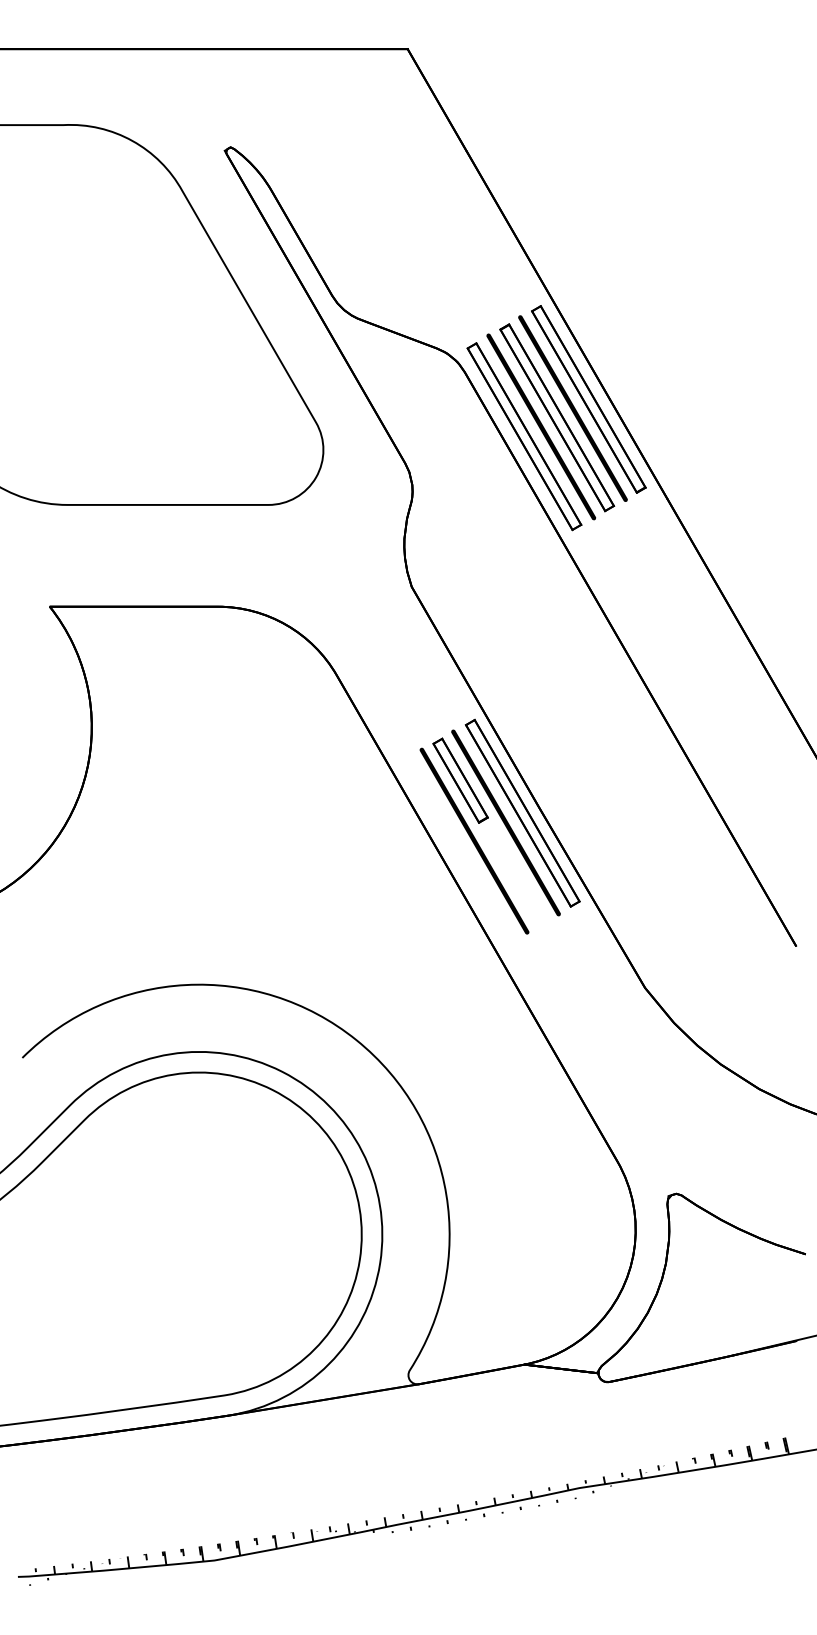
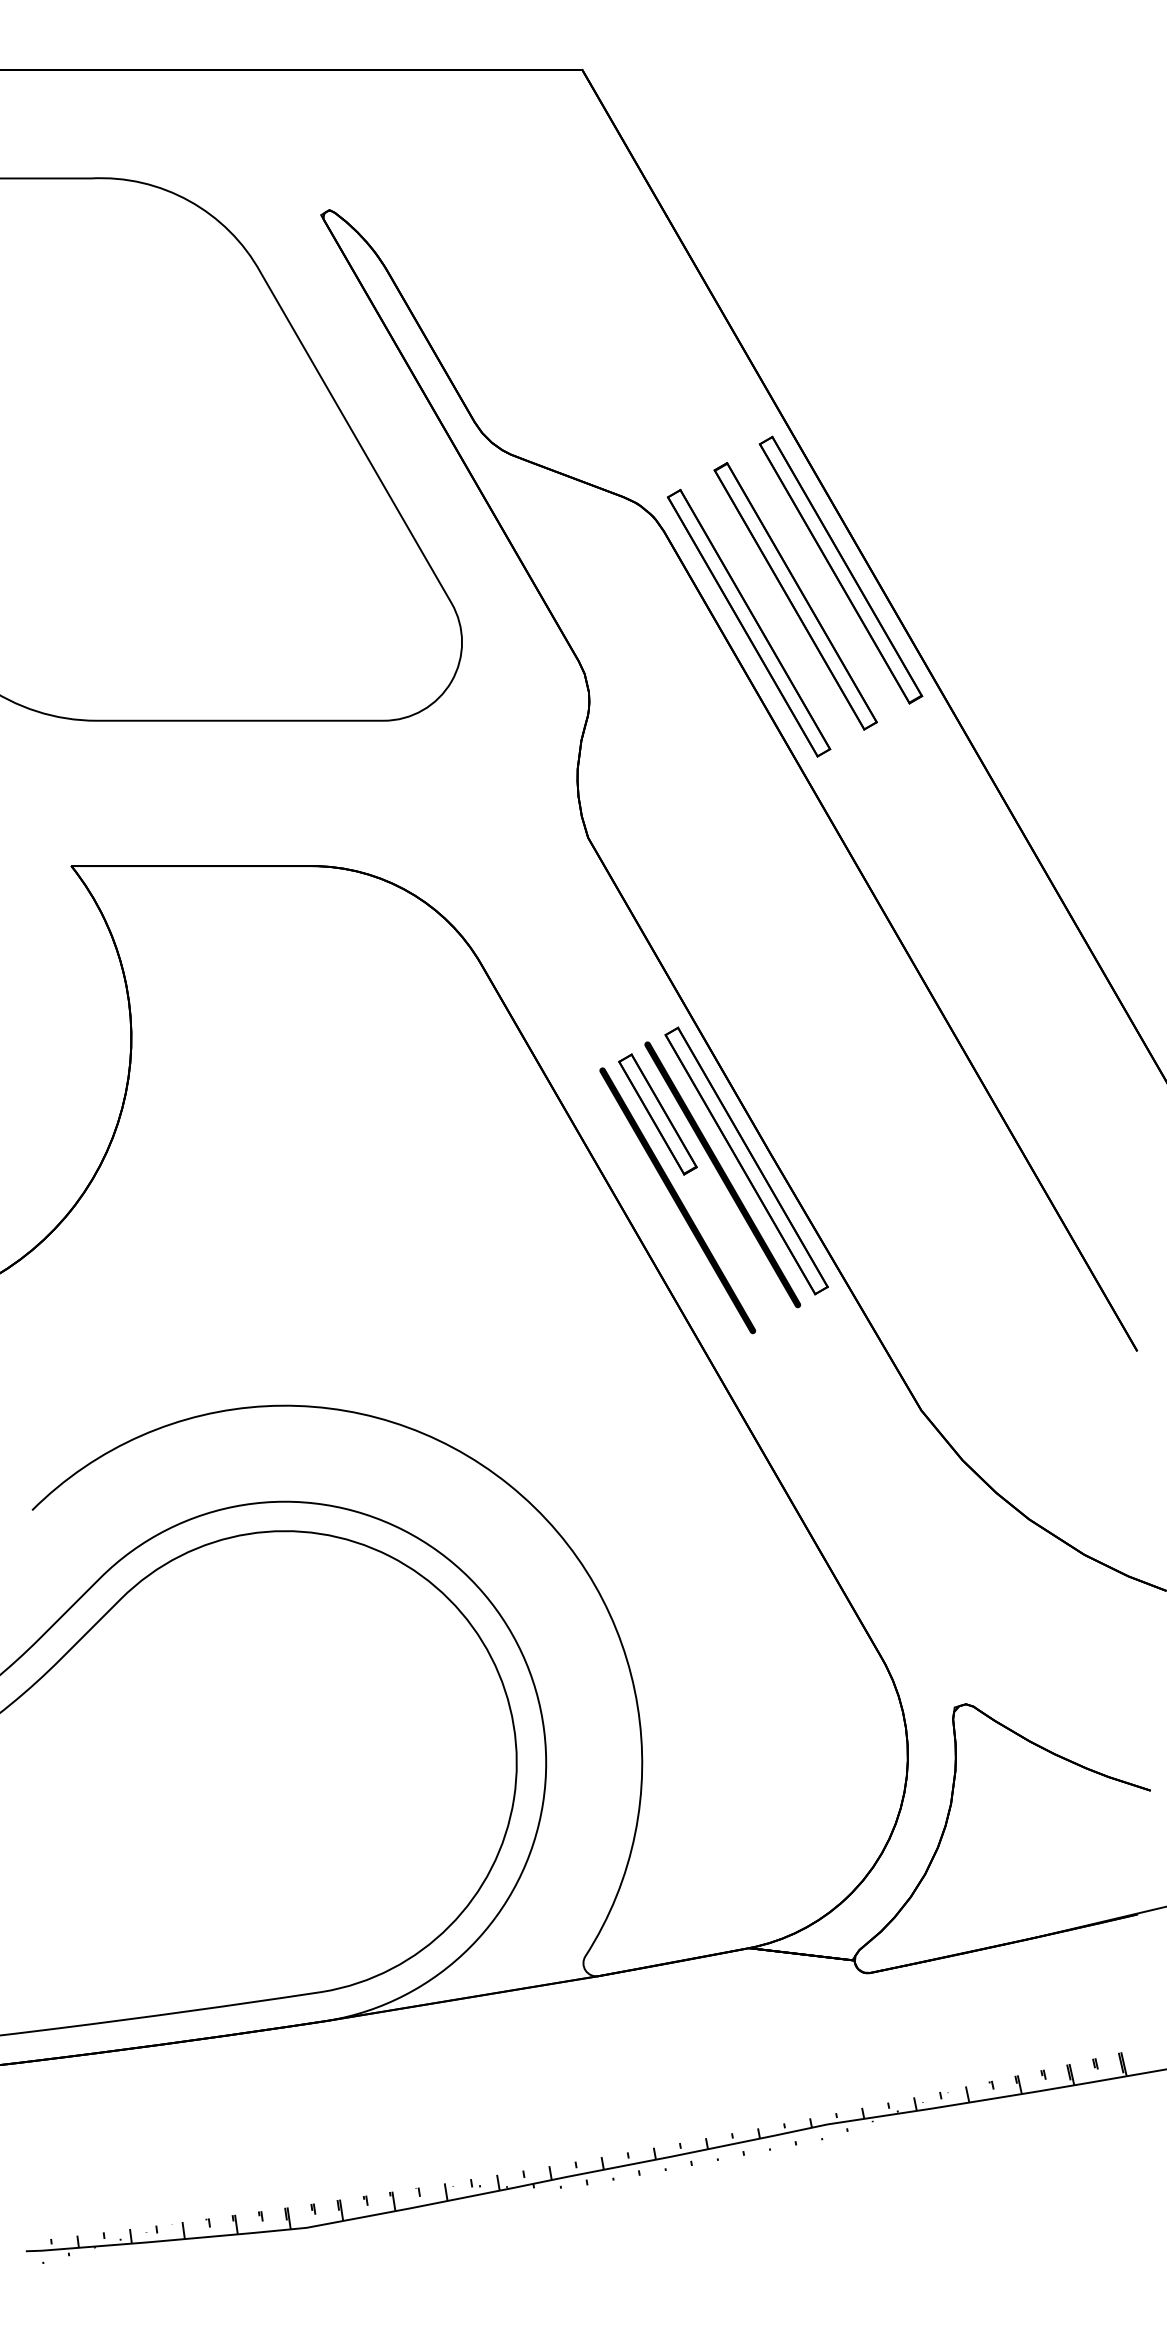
fill: (573, 408) -> (818, 582), removed
fill: (540, 427) -> (772, 609), removed

